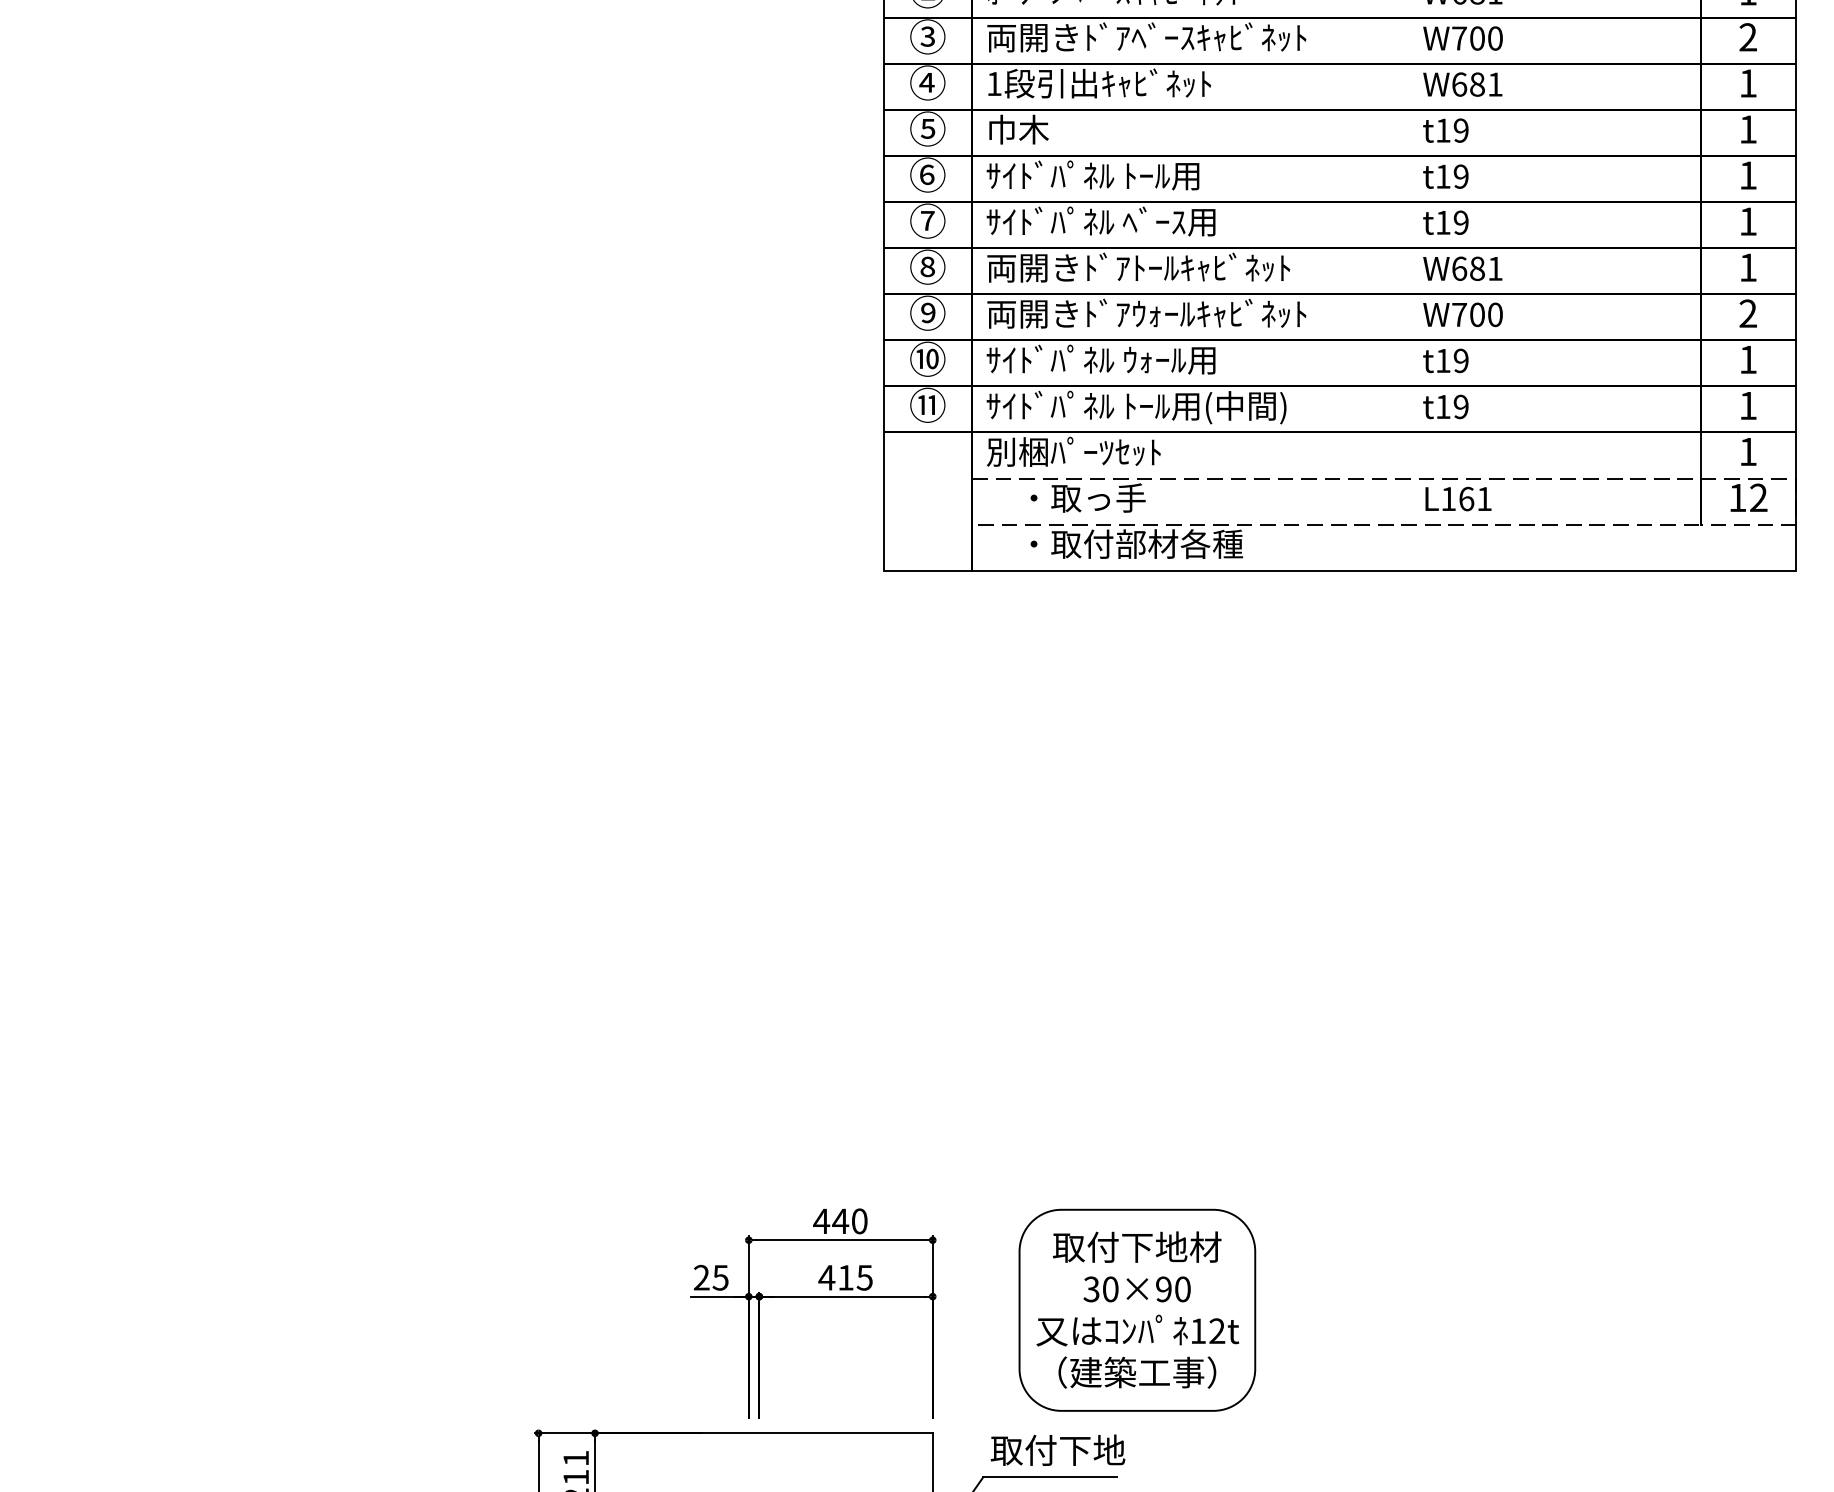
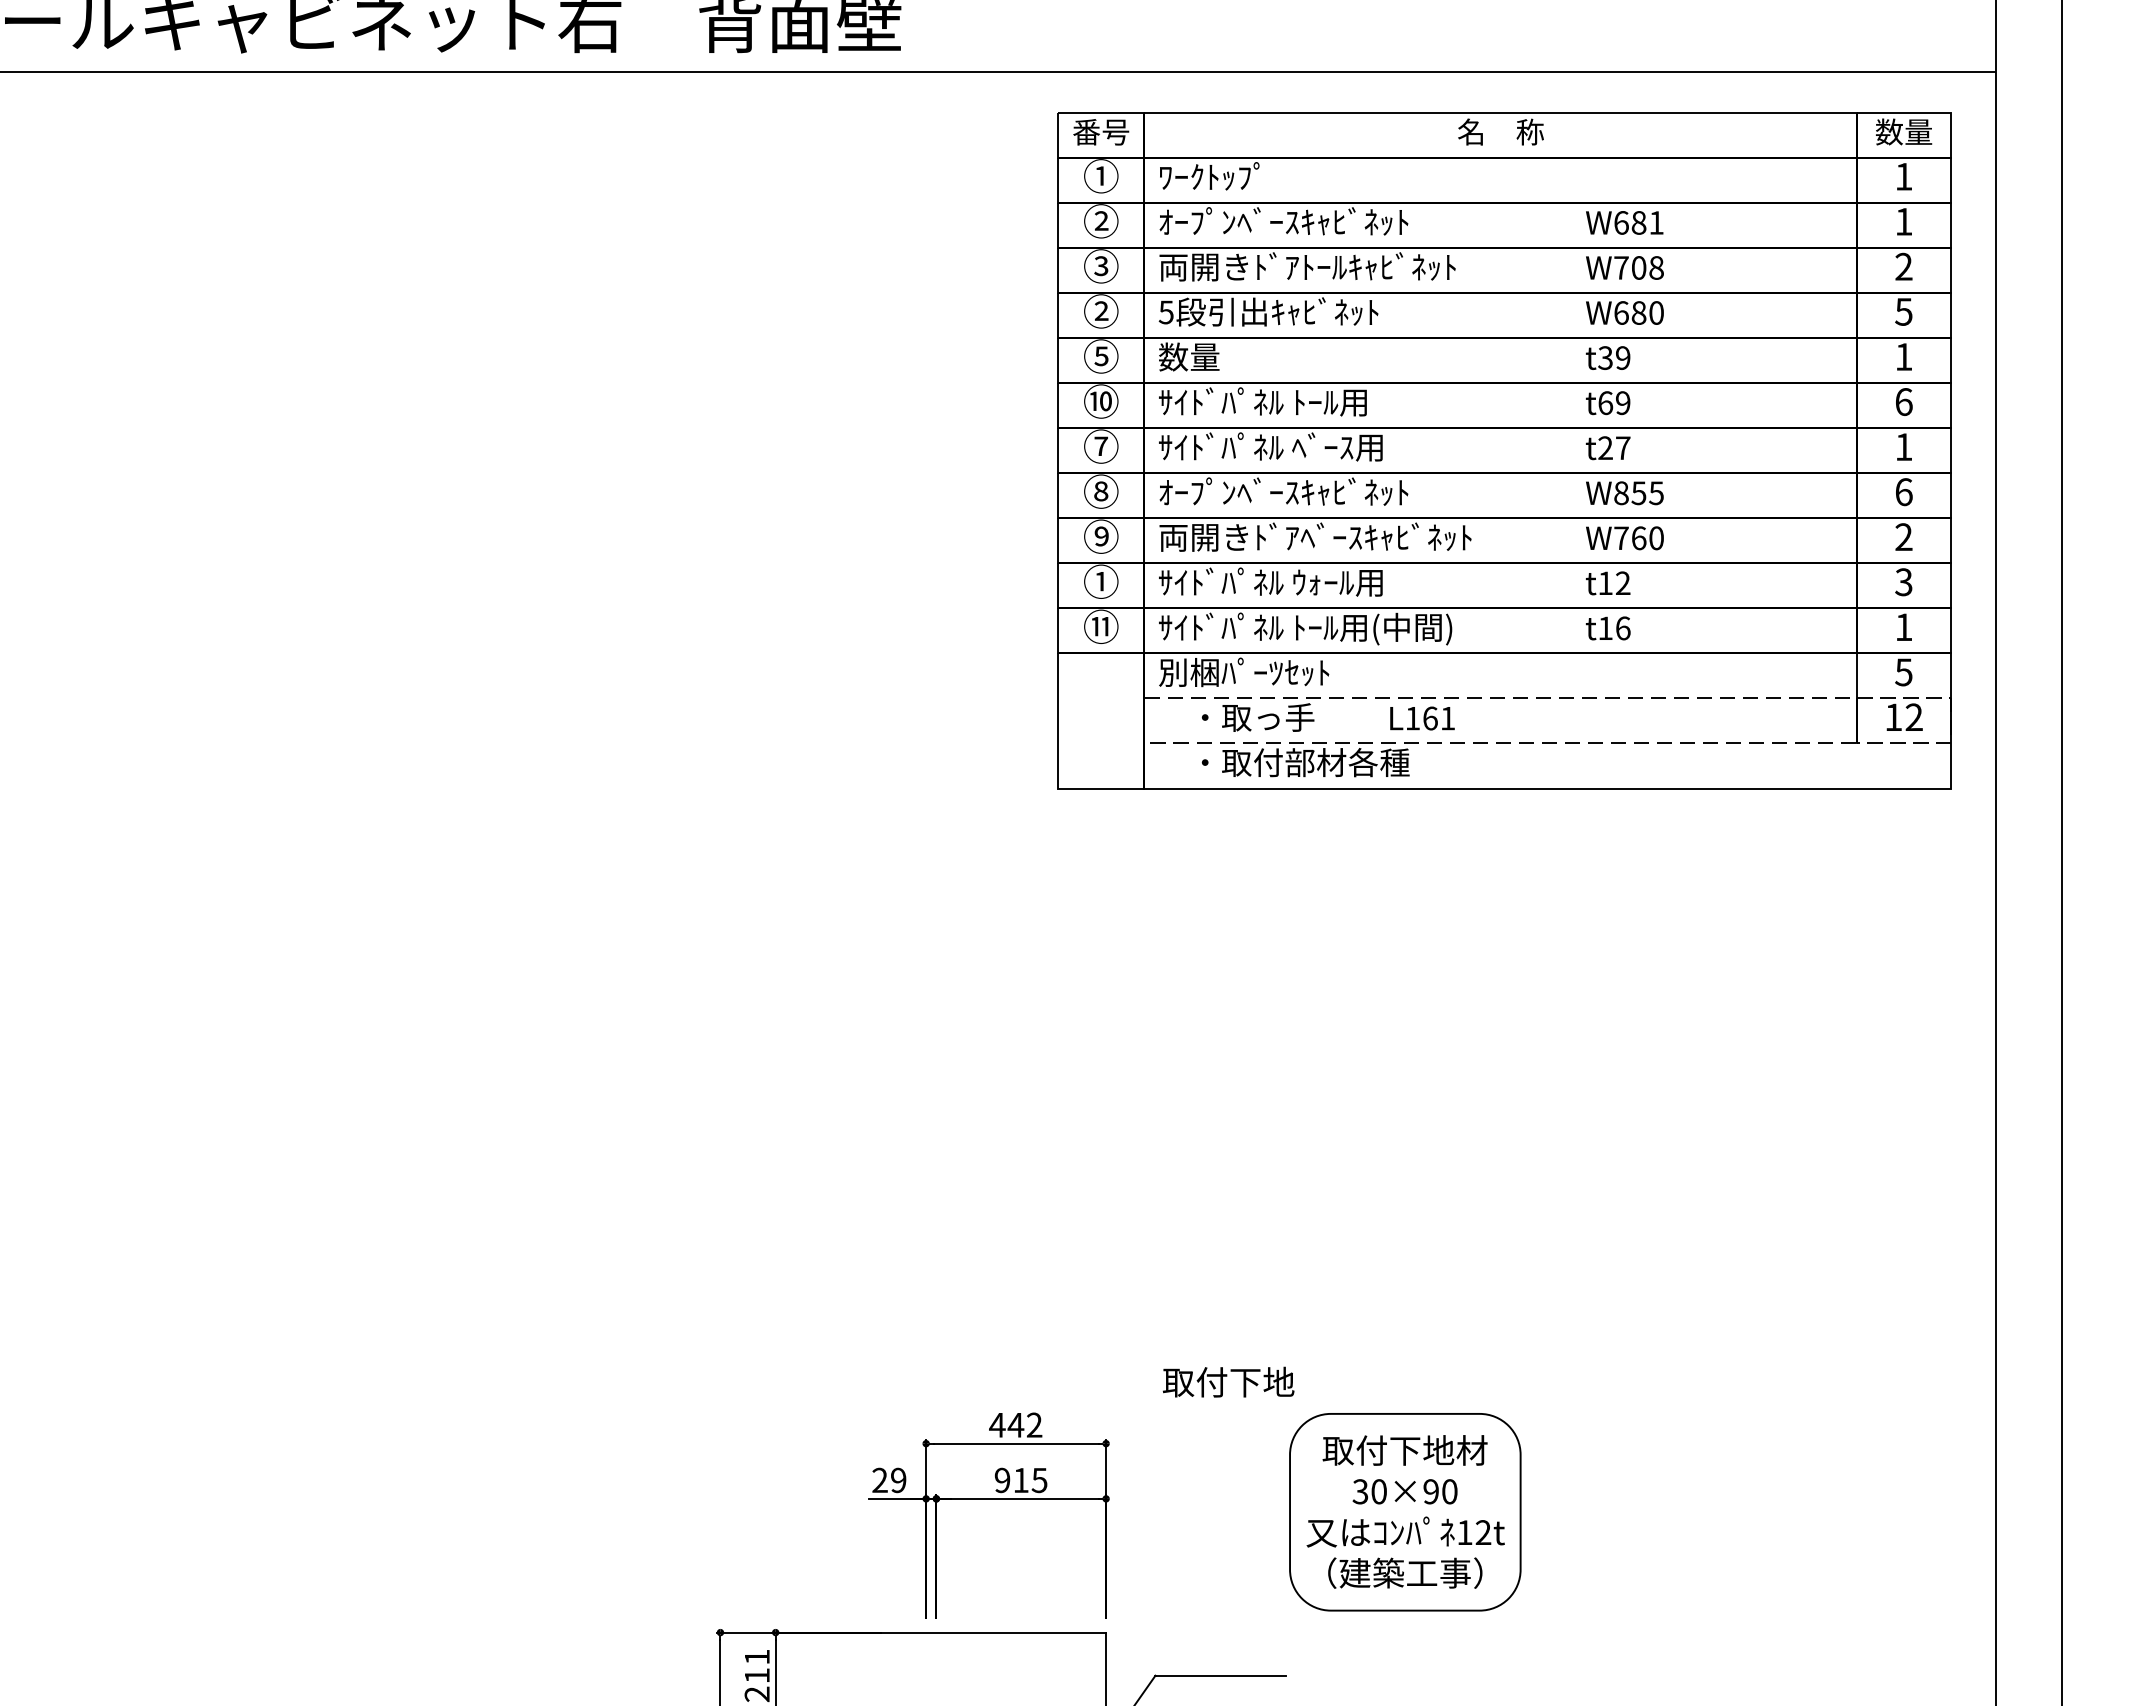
text: (1218, 37) -> (1385, 266), 両開きﾄﾞｱﾍﾞｰｽｷｬﾋﾞﾈｯﾄ -> 両開きﾄﾞｱﾄｰﾙｷｬﾋﾞﾈｯﾄ
text: (1495, 38) -> (1656, 267), W700 -> W708
text: (927, 82) -> (1100, 310), ④ -> ②
text: (1747, 83) -> (1903, 311), 1 -> 5
text: (993, 84) -> (1165, 312), 1 -> 5
text: (1495, 84) -> (1656, 312), W681 -> W680
text: (1017, 129) -> (1189, 356), 巾木 -> 数量
text: (1443, 130) -> (1605, 357), t19 -> t39
text: (927, 175) -> (1100, 401), ⑥ -> ⑩
text: (1748, 176) -> (1904, 402), 1 -> 6
text: (1443, 177) -> (1605, 403), t19 -> t69
text: (1452, 223) -> (1614, 448), t19 -> t27
text: (1138, 267) -> (1307, 491), 両開きﾄﾞｱﾄｰﾙｷｬﾋﾞﾈｯﾄ -> ｵｰﾌﾟﾝﾍﾞｰｽｷｬﾋﾞﾈｯﾄ
text: (1748, 268) -> (1904, 492), 1 -> 6
text: (1476, 269) -> (1638, 493), W681 -> W855
text: (1163, 313) -> (1331, 536), 両開きﾄﾞｱｳｫｰﾙｷｬﾋﾞﾈｯﾄ -> 両開きﾄﾞｱﾍﾞｰｽｷｬﾋﾞﾈｯﾄ
text: (1477, 315) -> (1639, 538), W700 -> W760
text: (927, 359) -> (1100, 581), ⑩ -> ①
text: (1747, 360) -> (1903, 582), 1 -> 3
text: (1461, 361) -> (1623, 583), t19 -> t12
text: (1461, 407) -> (1623, 628), t19 -> t16
text: (1747, 452) -> (1903, 672), 1 -> 5
text: (1458, 499) -> (1422, 718), moved
text: (859, 1220) -> (1034, 1424), 440 -> 442
text: (720, 1277) -> (898, 1480), 25 -> 29
text: (826, 1277) -> (1002, 1480), 415 -> 915
part: (1137, 1310) -> (1405, 1512), moved
text: (1057, 1449) -> (1228, 1381), moved

